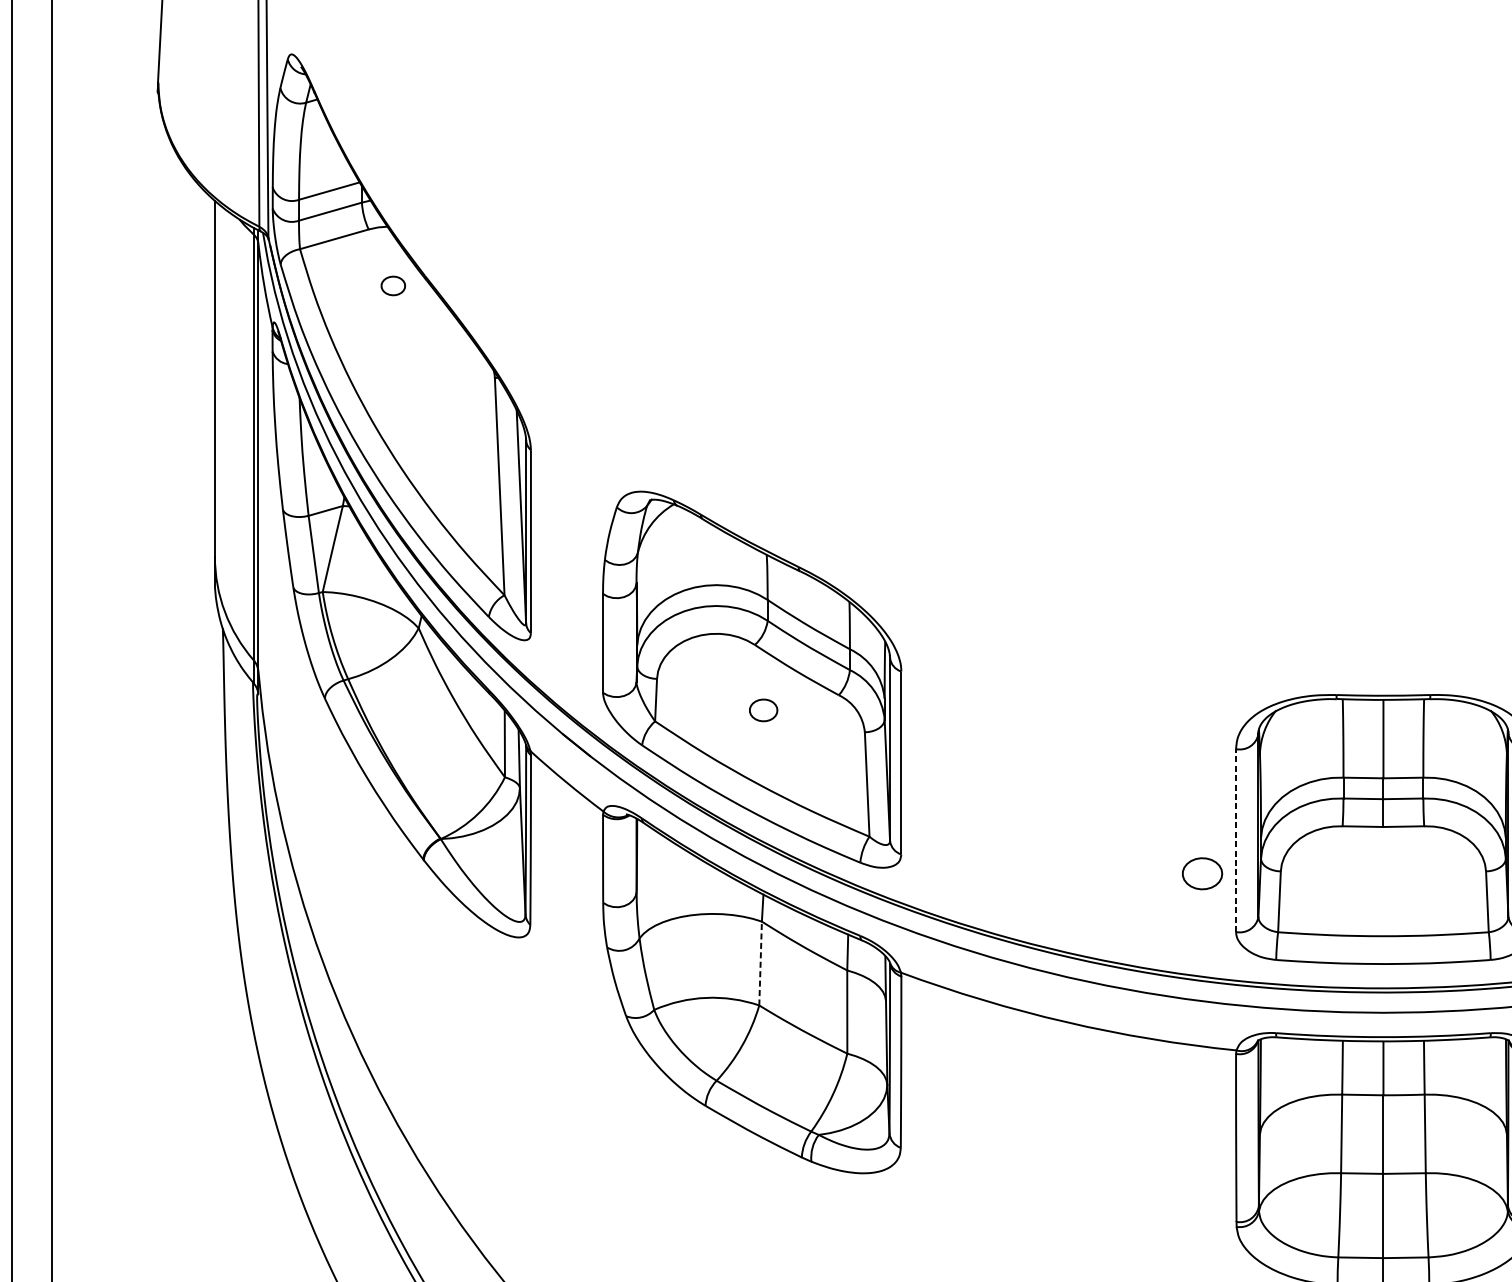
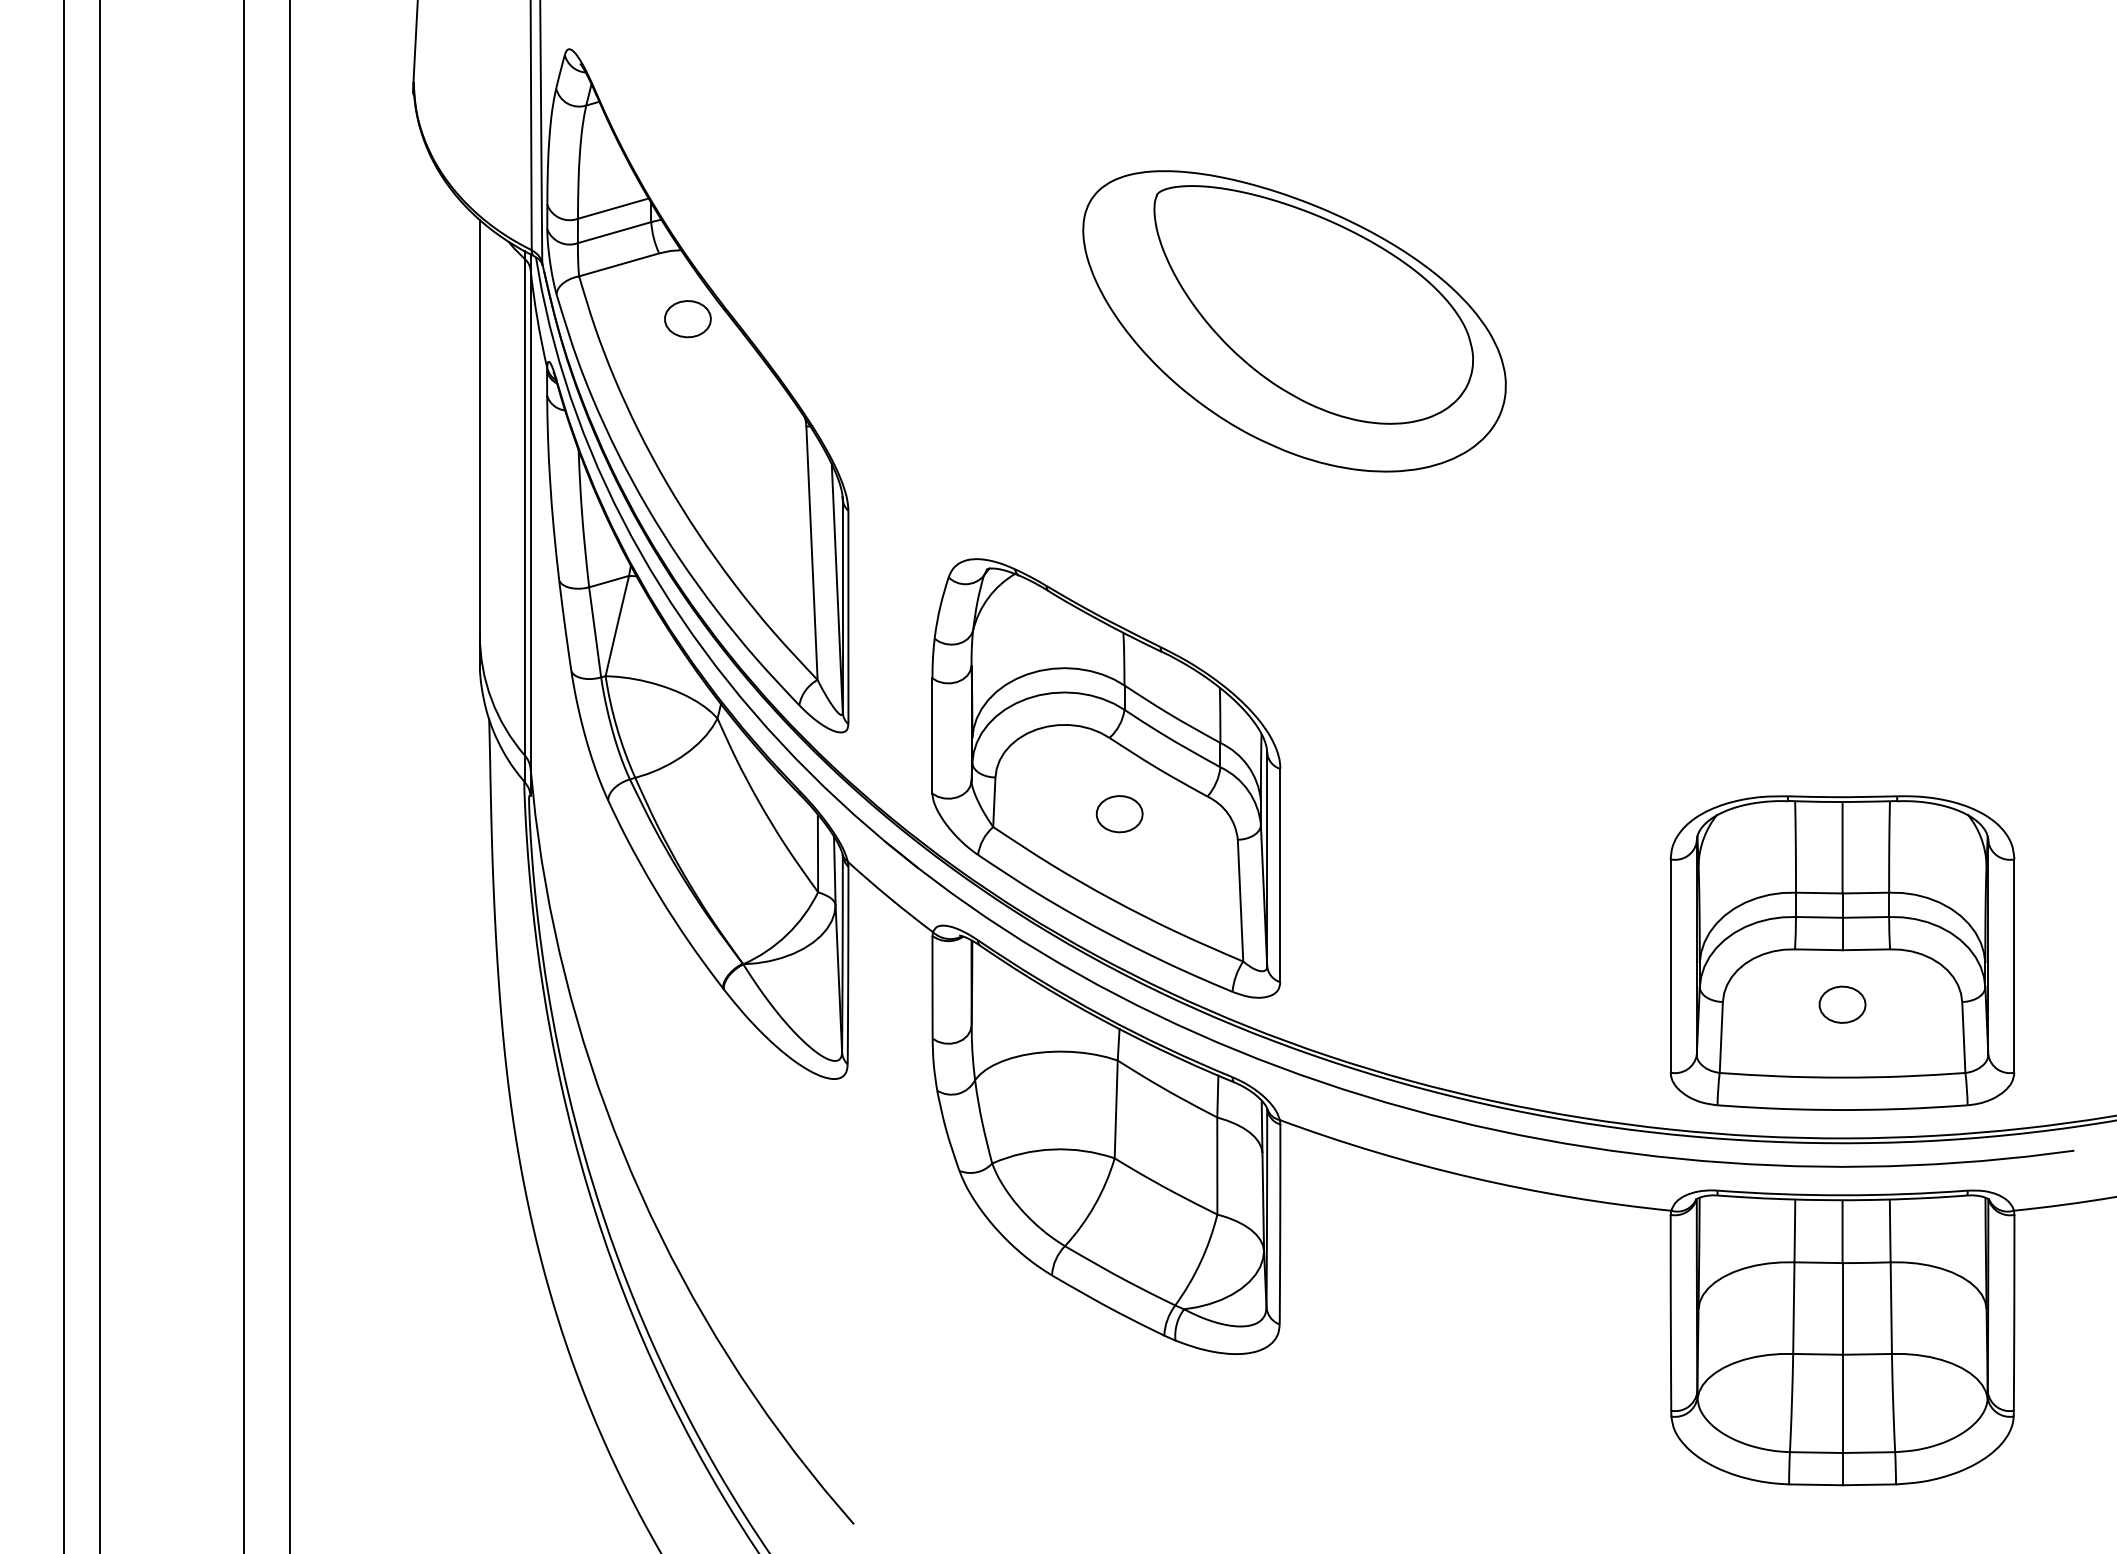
part: (392, 286) -> (687, 319), size x1.67
part: (913, 287) -> (1294, 321), added
part: (763, 710) -> (1119, 814), size x1.43
line: (1235, 840) -> (1670, 965), dashed -> solid
part: (1202, 873) -> (1842, 1004), moved
line: (760, 963) -> (1116, 1109), dashed -> solid

